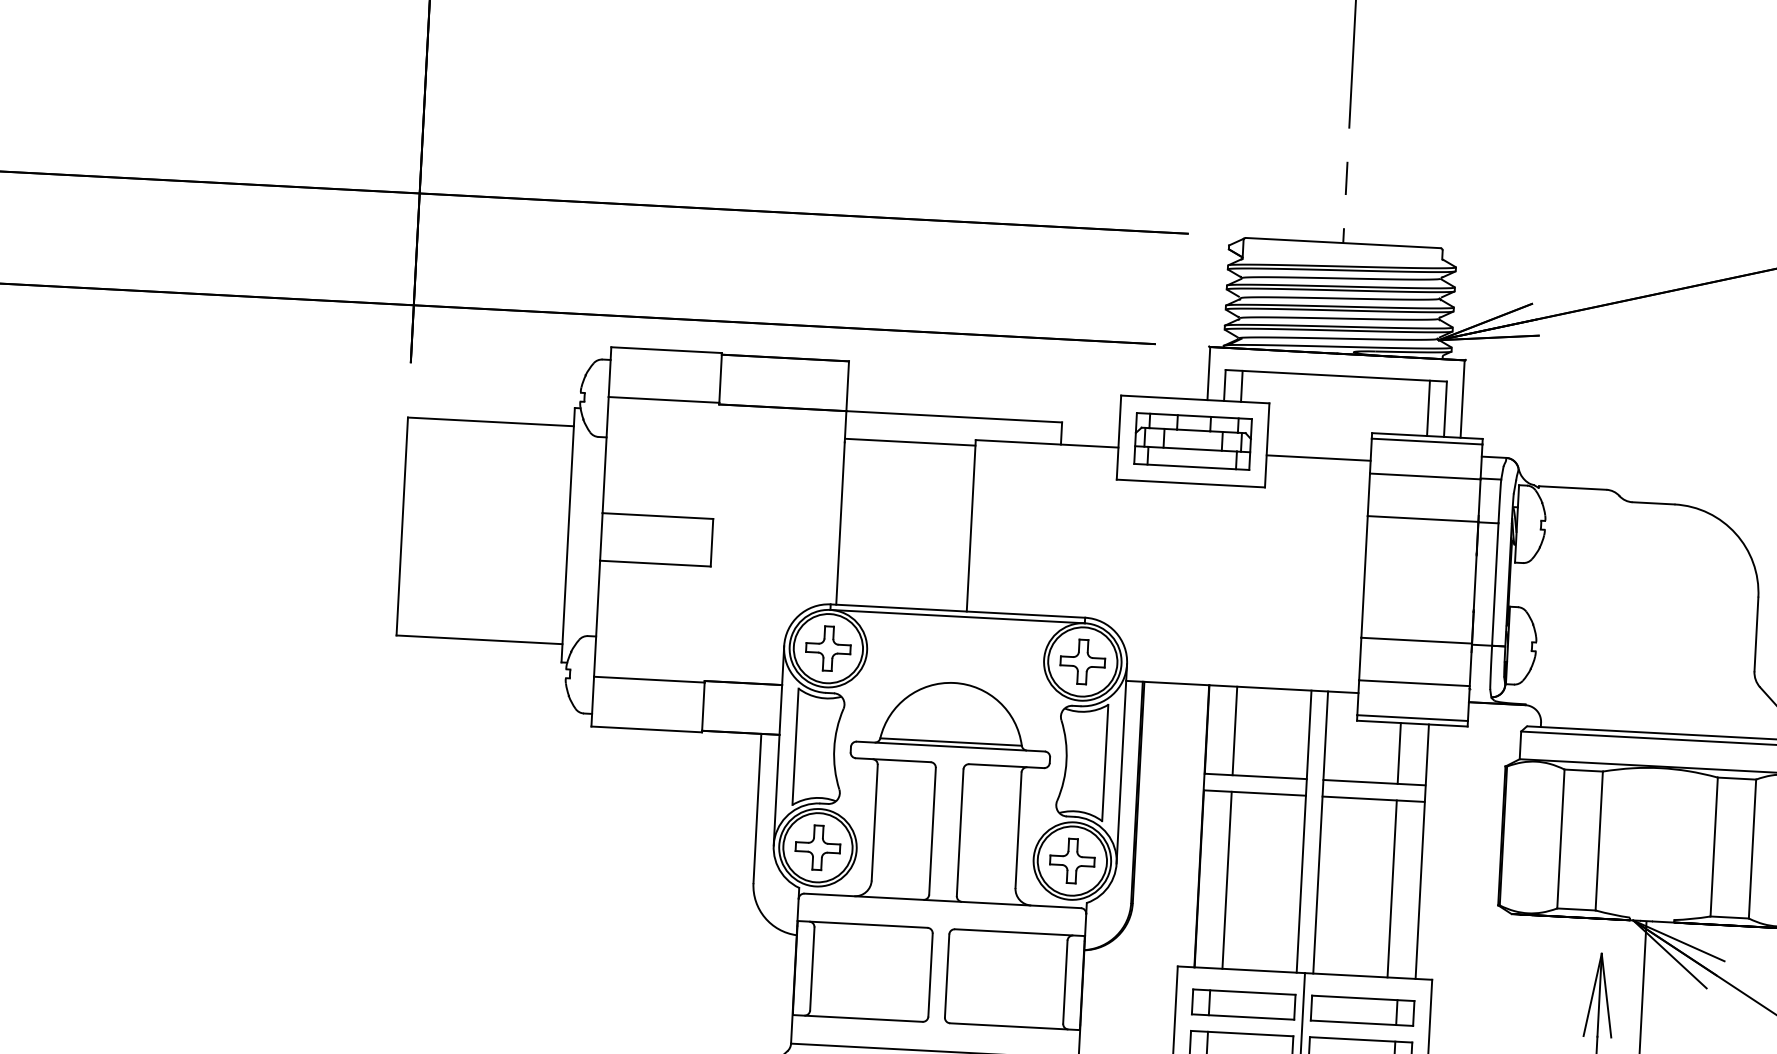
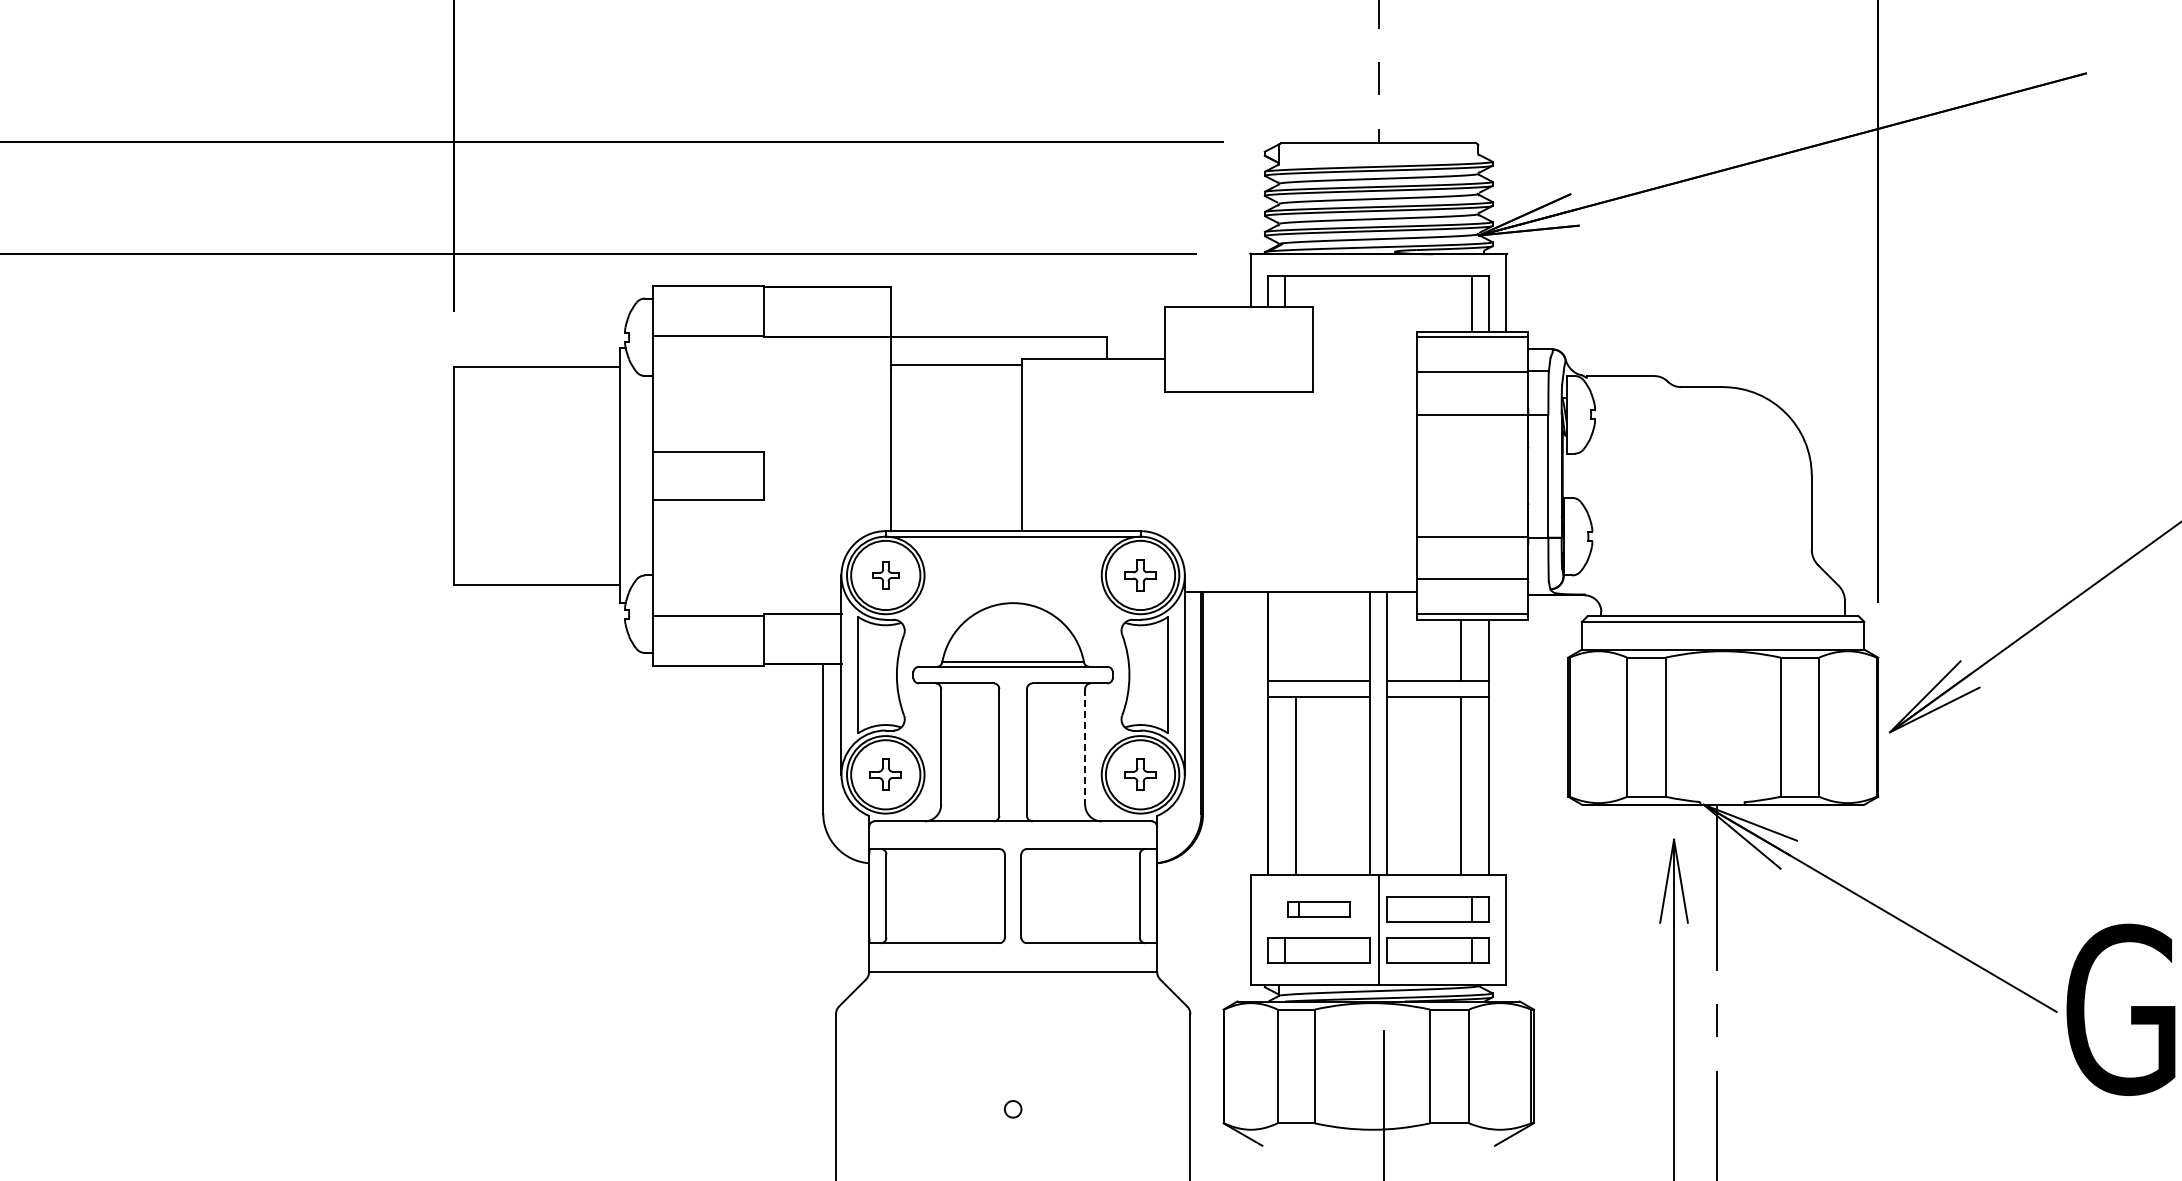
part: (1192, 441) -> (1238, 349), removed
line: (1318, 458) -> (1365, 359), removed
part: (828, 648) -> (885, 575), size x0.6
part: (1082, 662) -> (1140, 575), size x0.7
line: (1235, 731) -> (1296, 636), removed
line: (1018, 829) -> (1085, 746), solid -> dashed
part: (817, 847) -> (885, 774), size x0.7
part: (1072, 860) -> (1140, 774), size x0.7
part: (1243, 1004) -> (1318, 909), size x0.6

